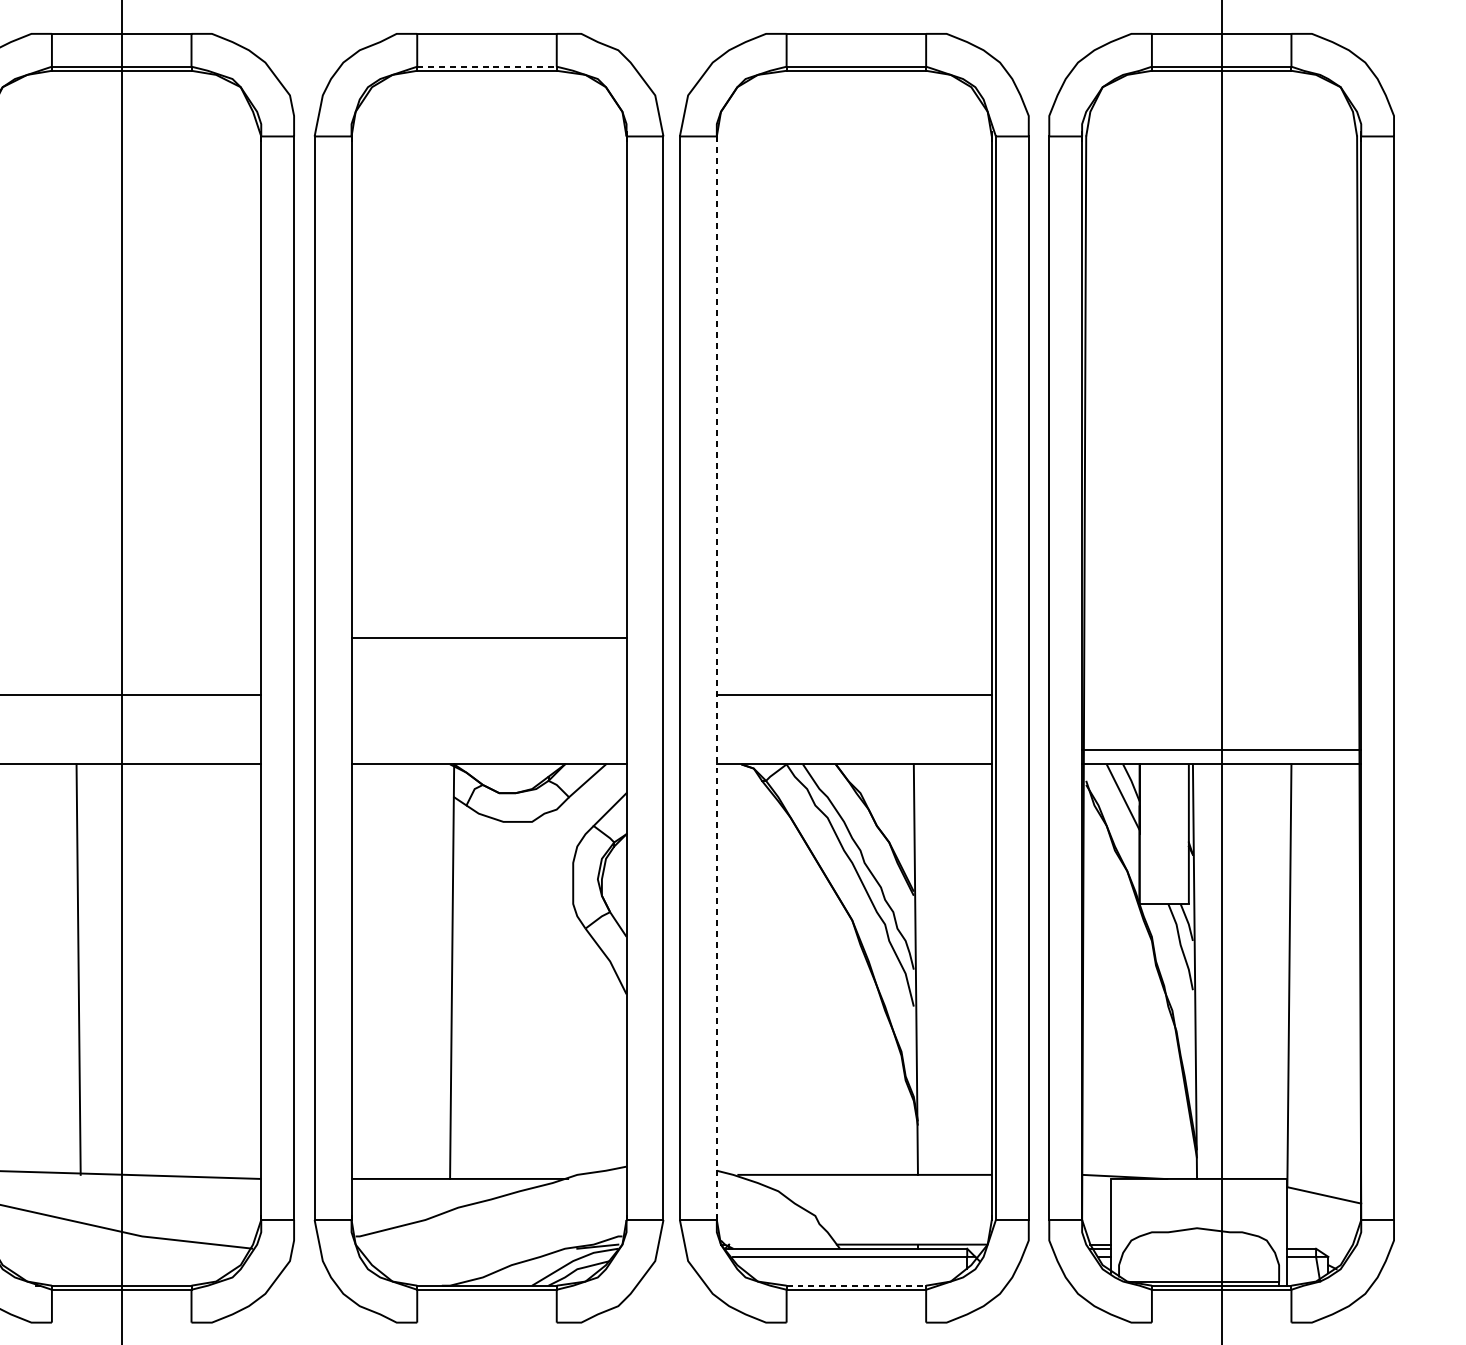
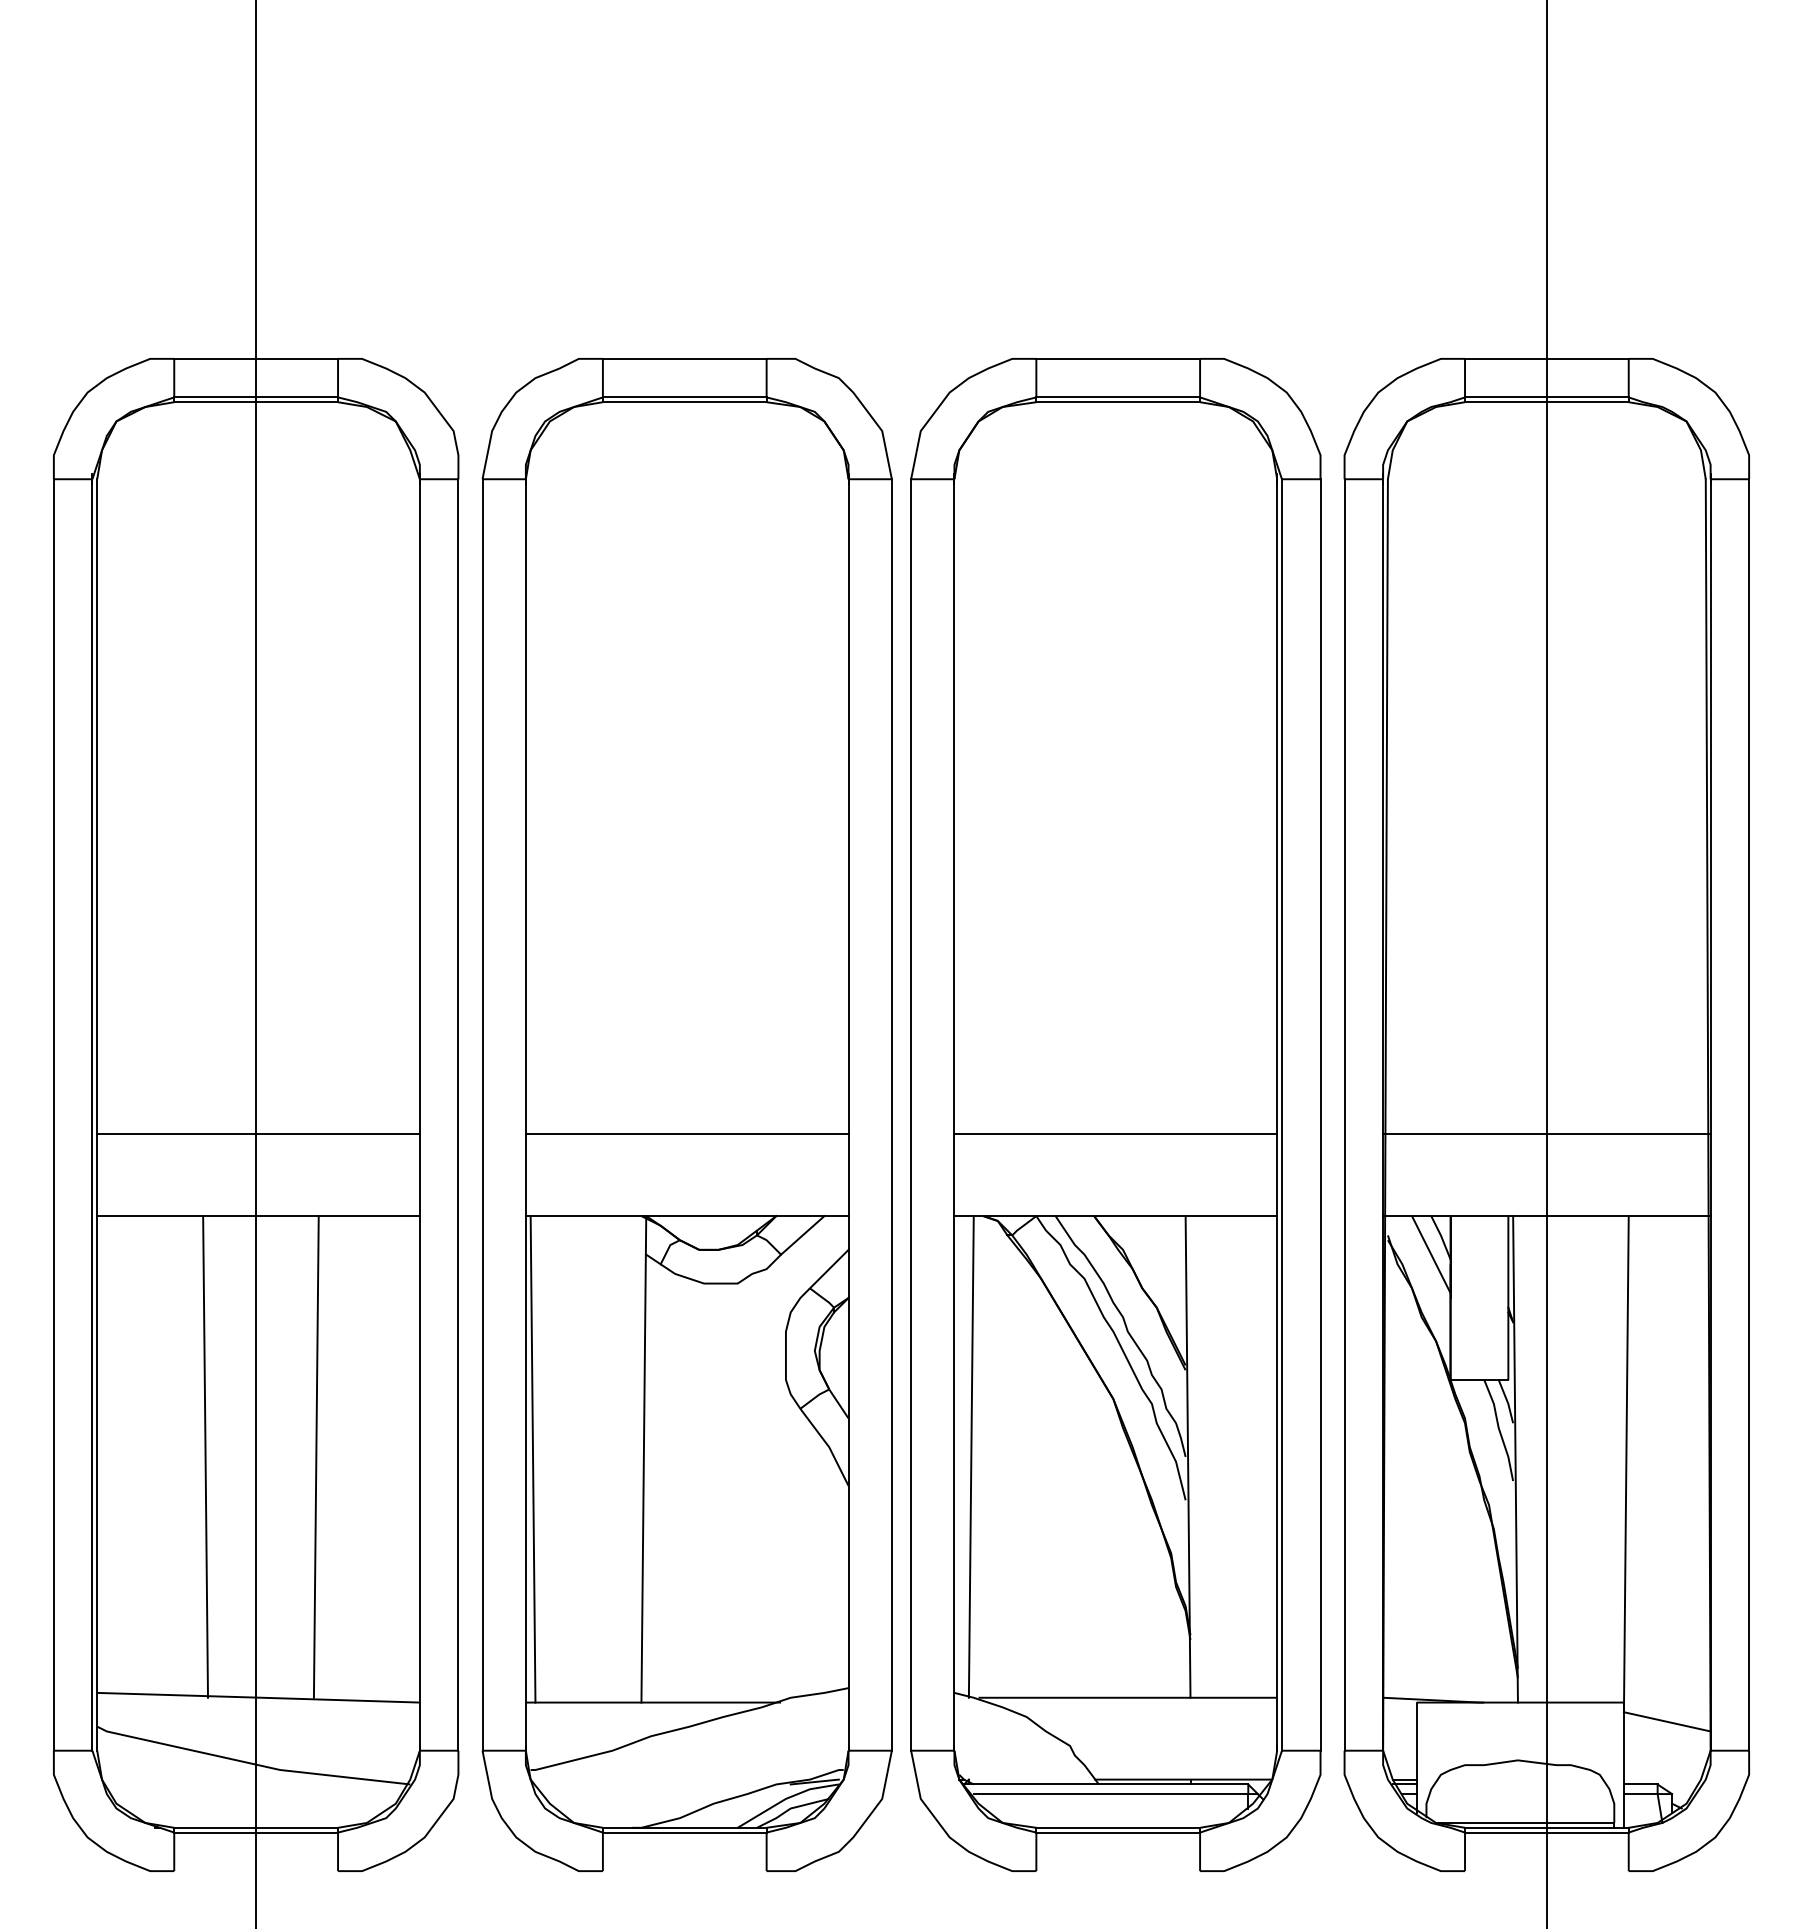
line: (486, 66) -> (684, 397), dashed -> solid
line: (488, 637) -> (686, 1134), moved
line: (716, 677) -> (954, 1114), dashed -> solid
line: (1221, 750) -> (1546, 1134), moved
line: (172, 969) -> (315, 1456), added
line: (730, 969) -> (970, 1456), added
line: (357, 971) -> (532, 1459), added
line: (856, 1285) -> (1118, 1827), dashed -> solid

